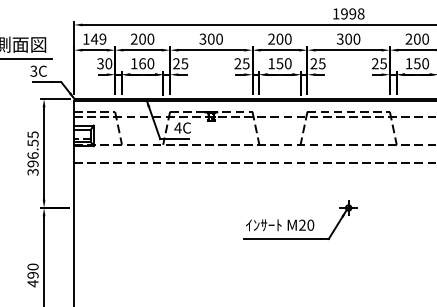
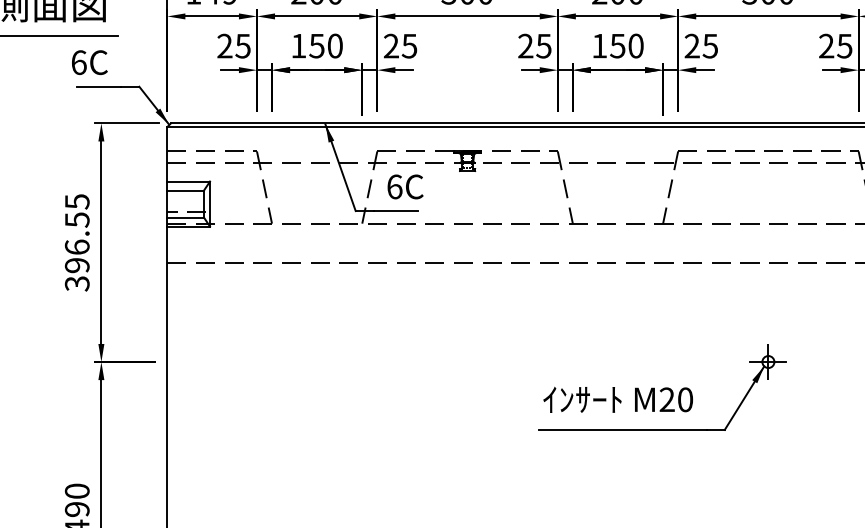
text: (104, 63) -> (233, 45), 30 -> 25
text: (142, 63) -> (316, 45), 160 -> 150
text: (33, 70) -> (78, 60), 3C -> 6C
text: (177, 127) -> (393, 185), 4C -> 6C

